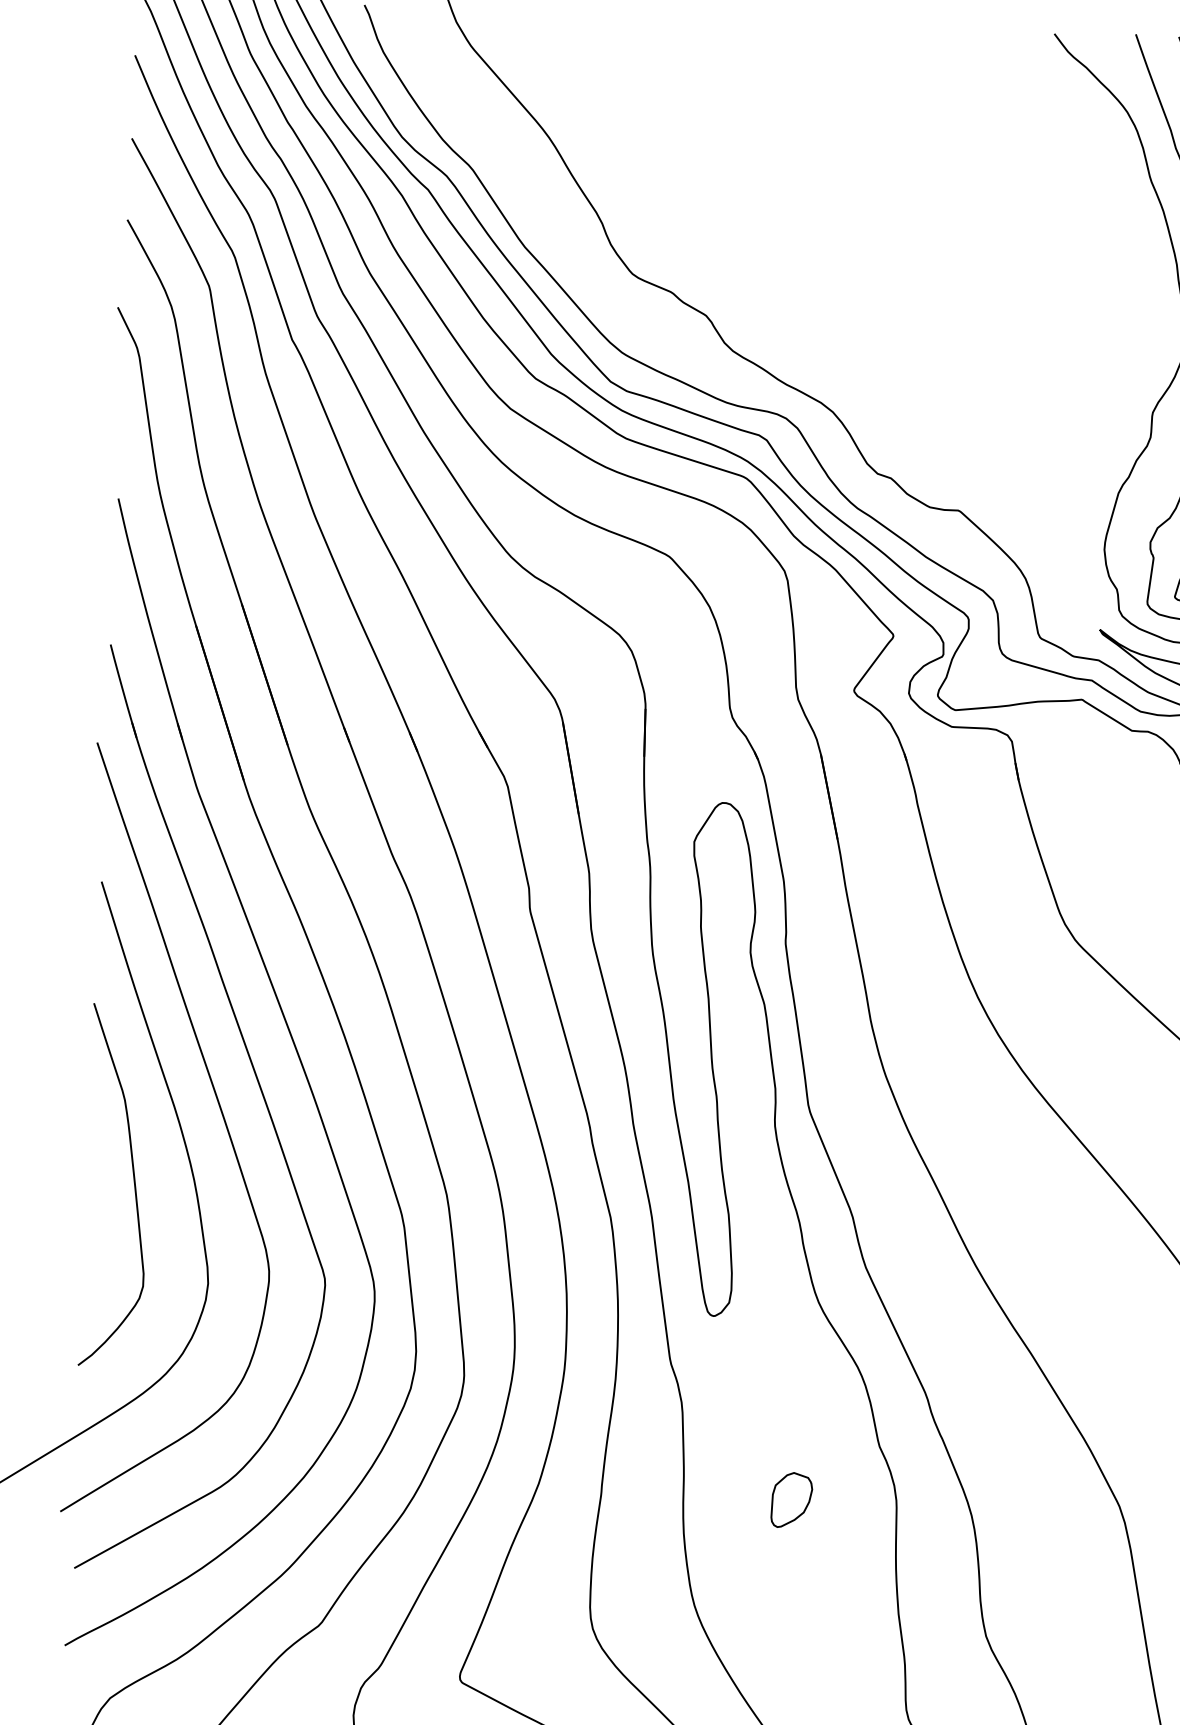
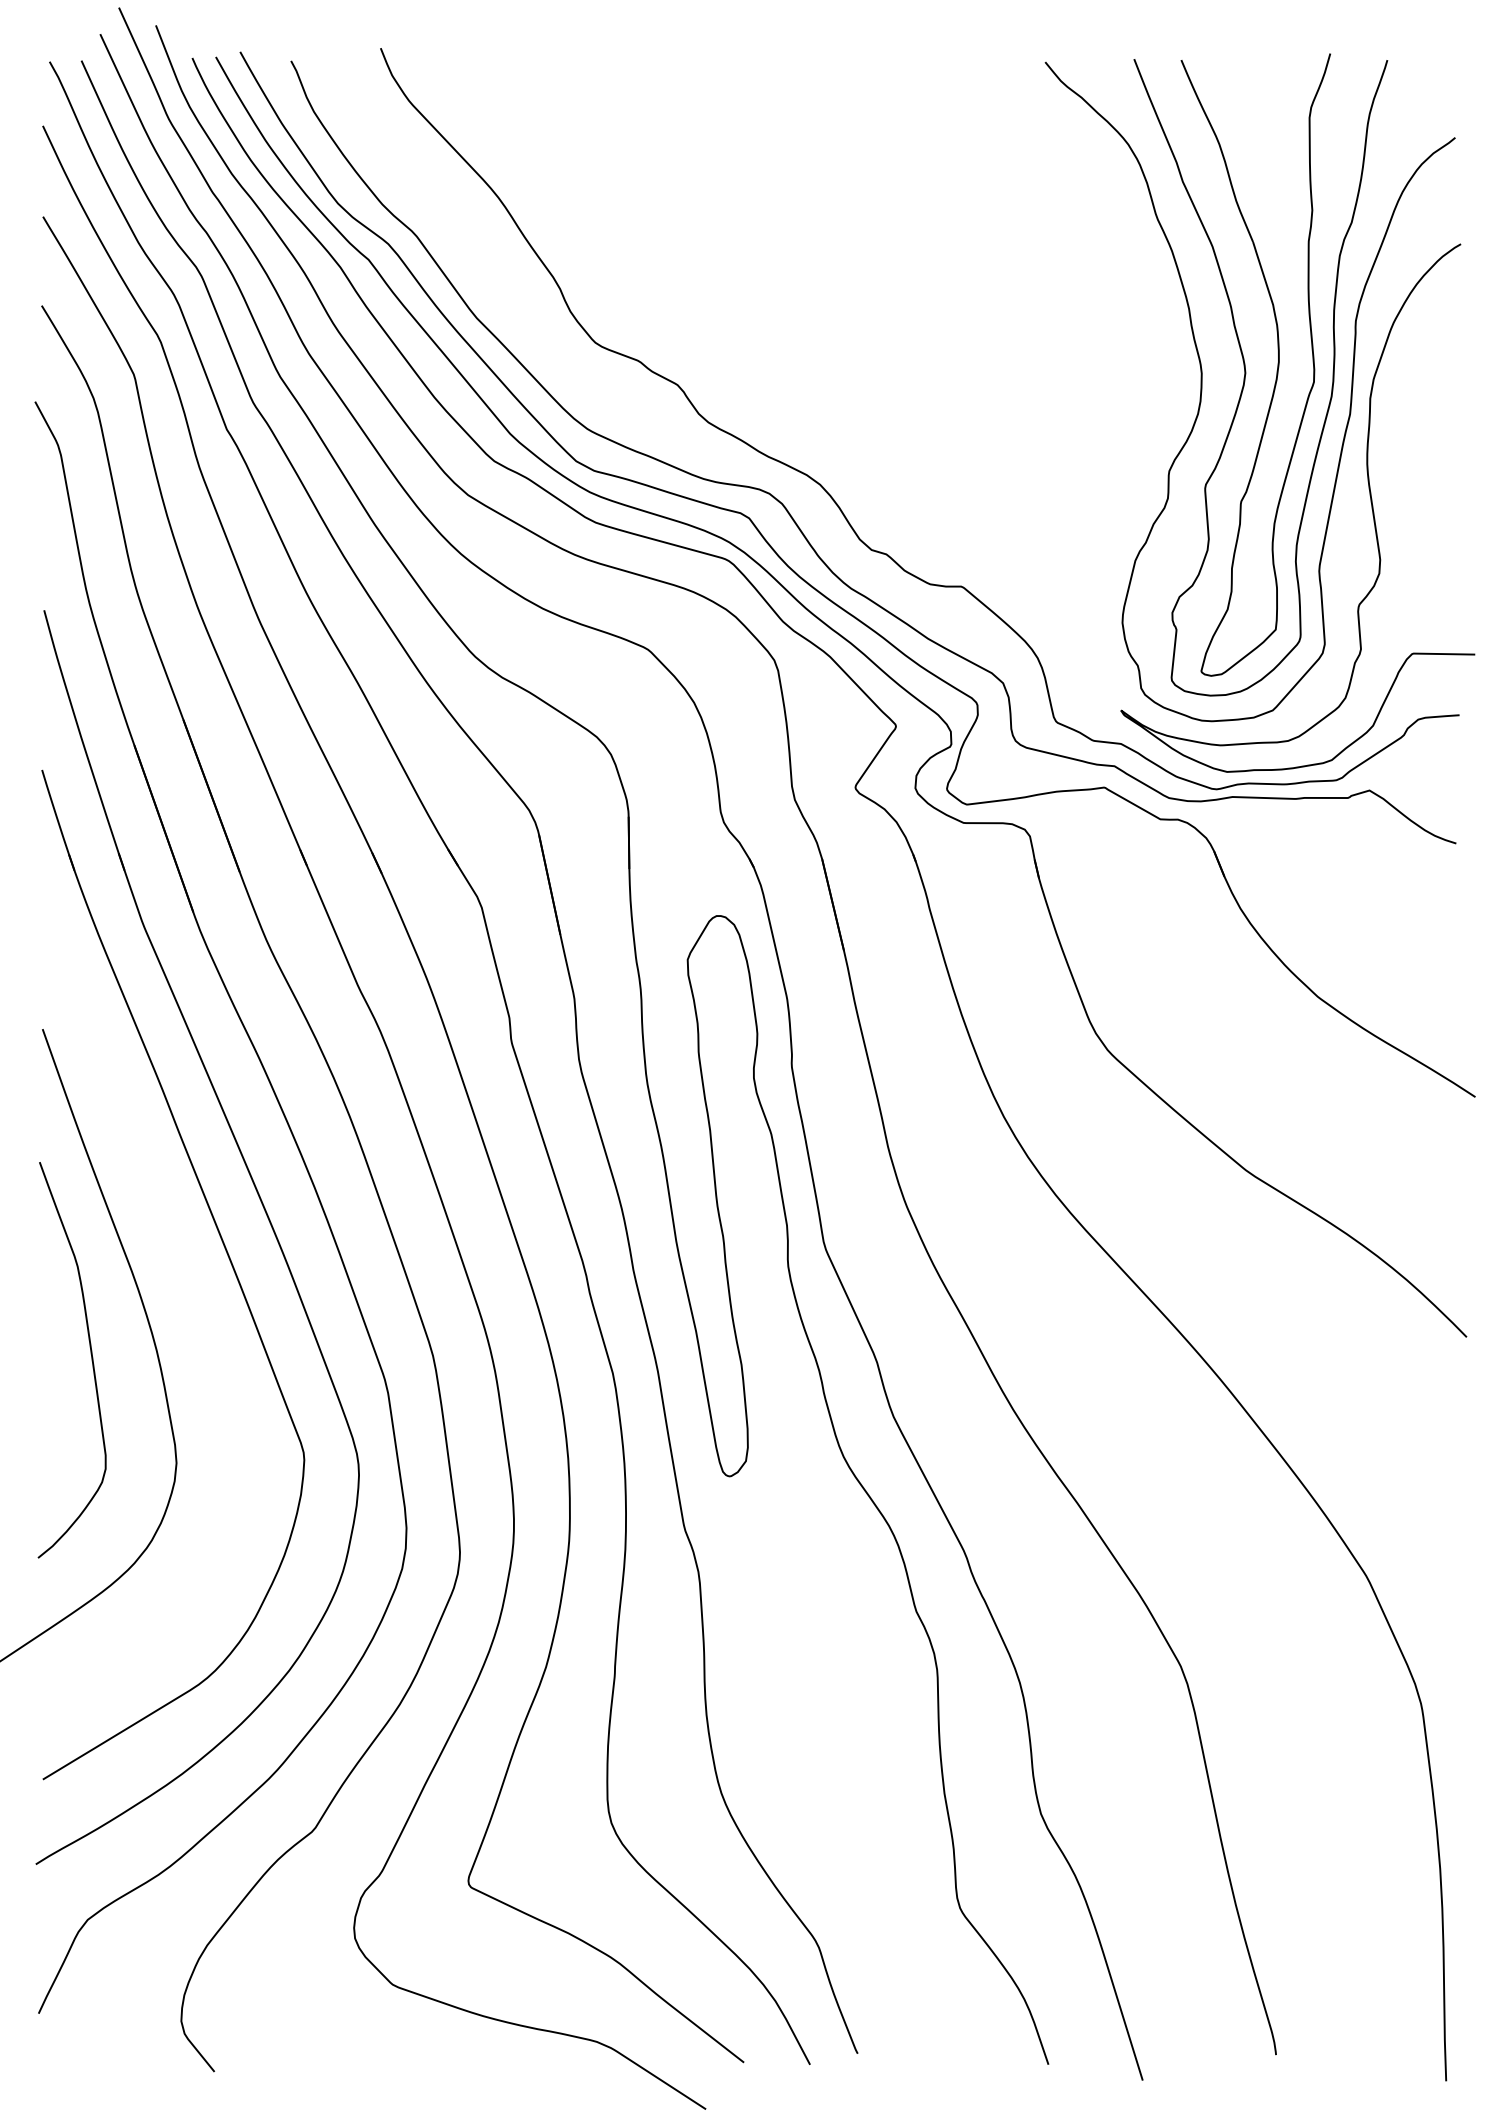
curve: (221, 1114) -> (183, 1277), removed
part: (791, 1499) -> (822, 1673), removed

